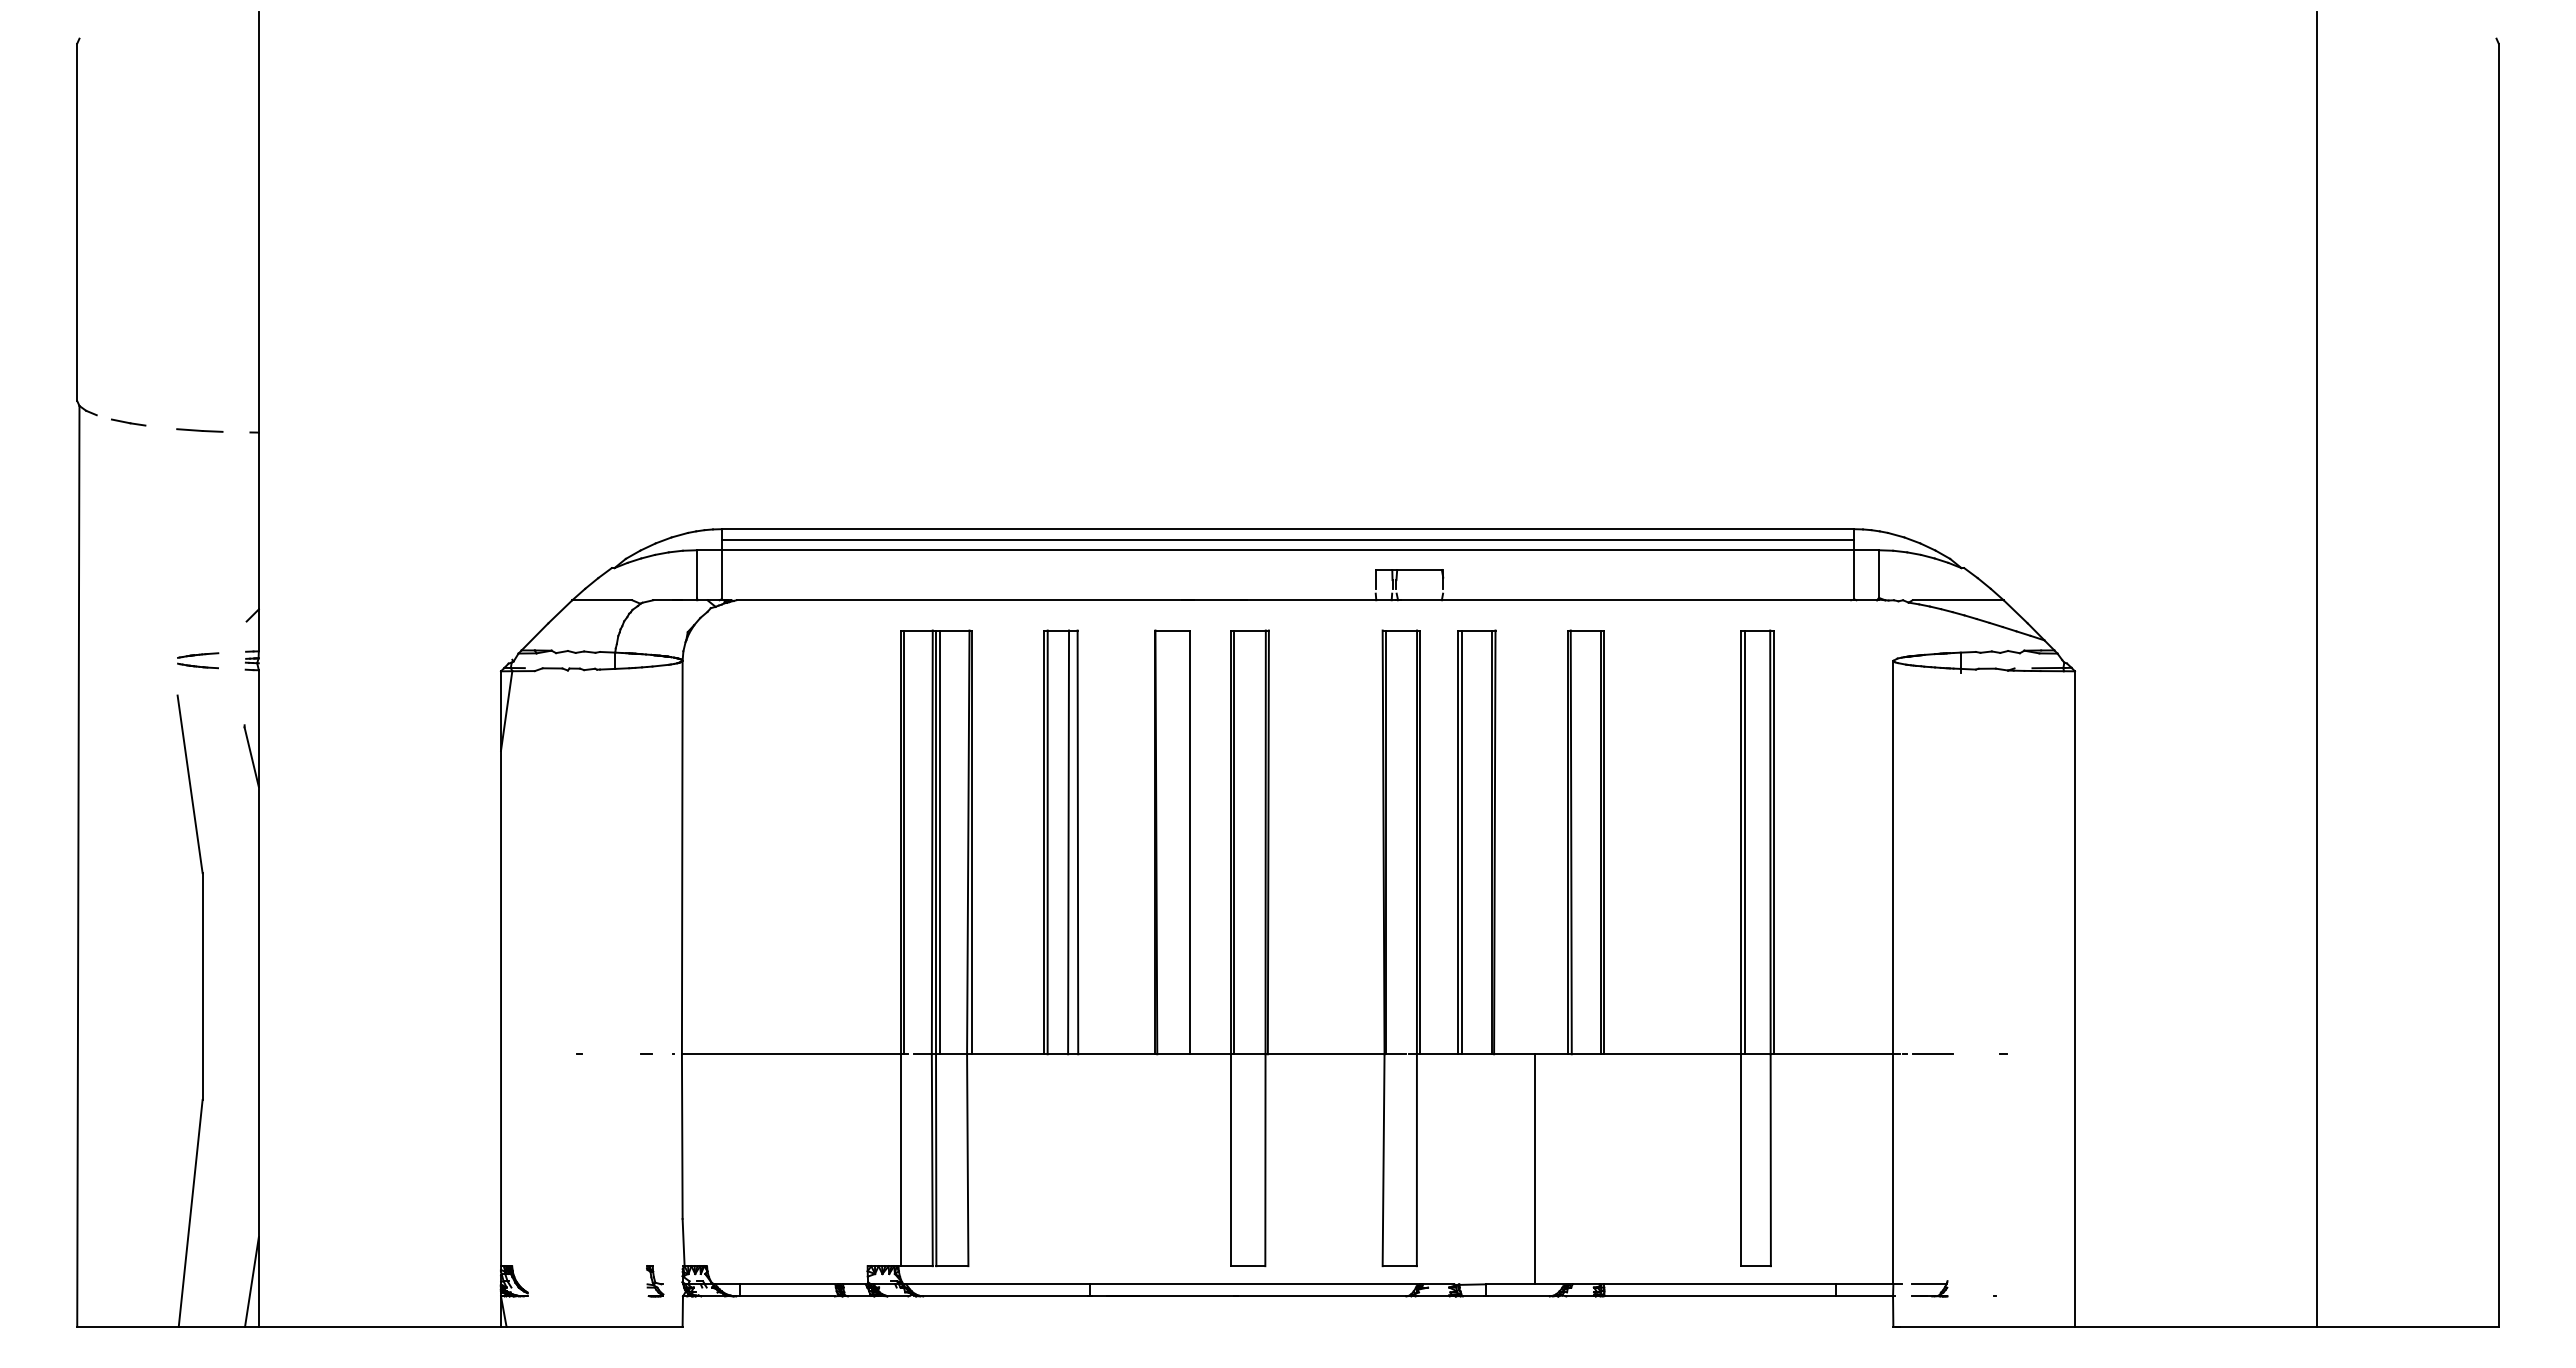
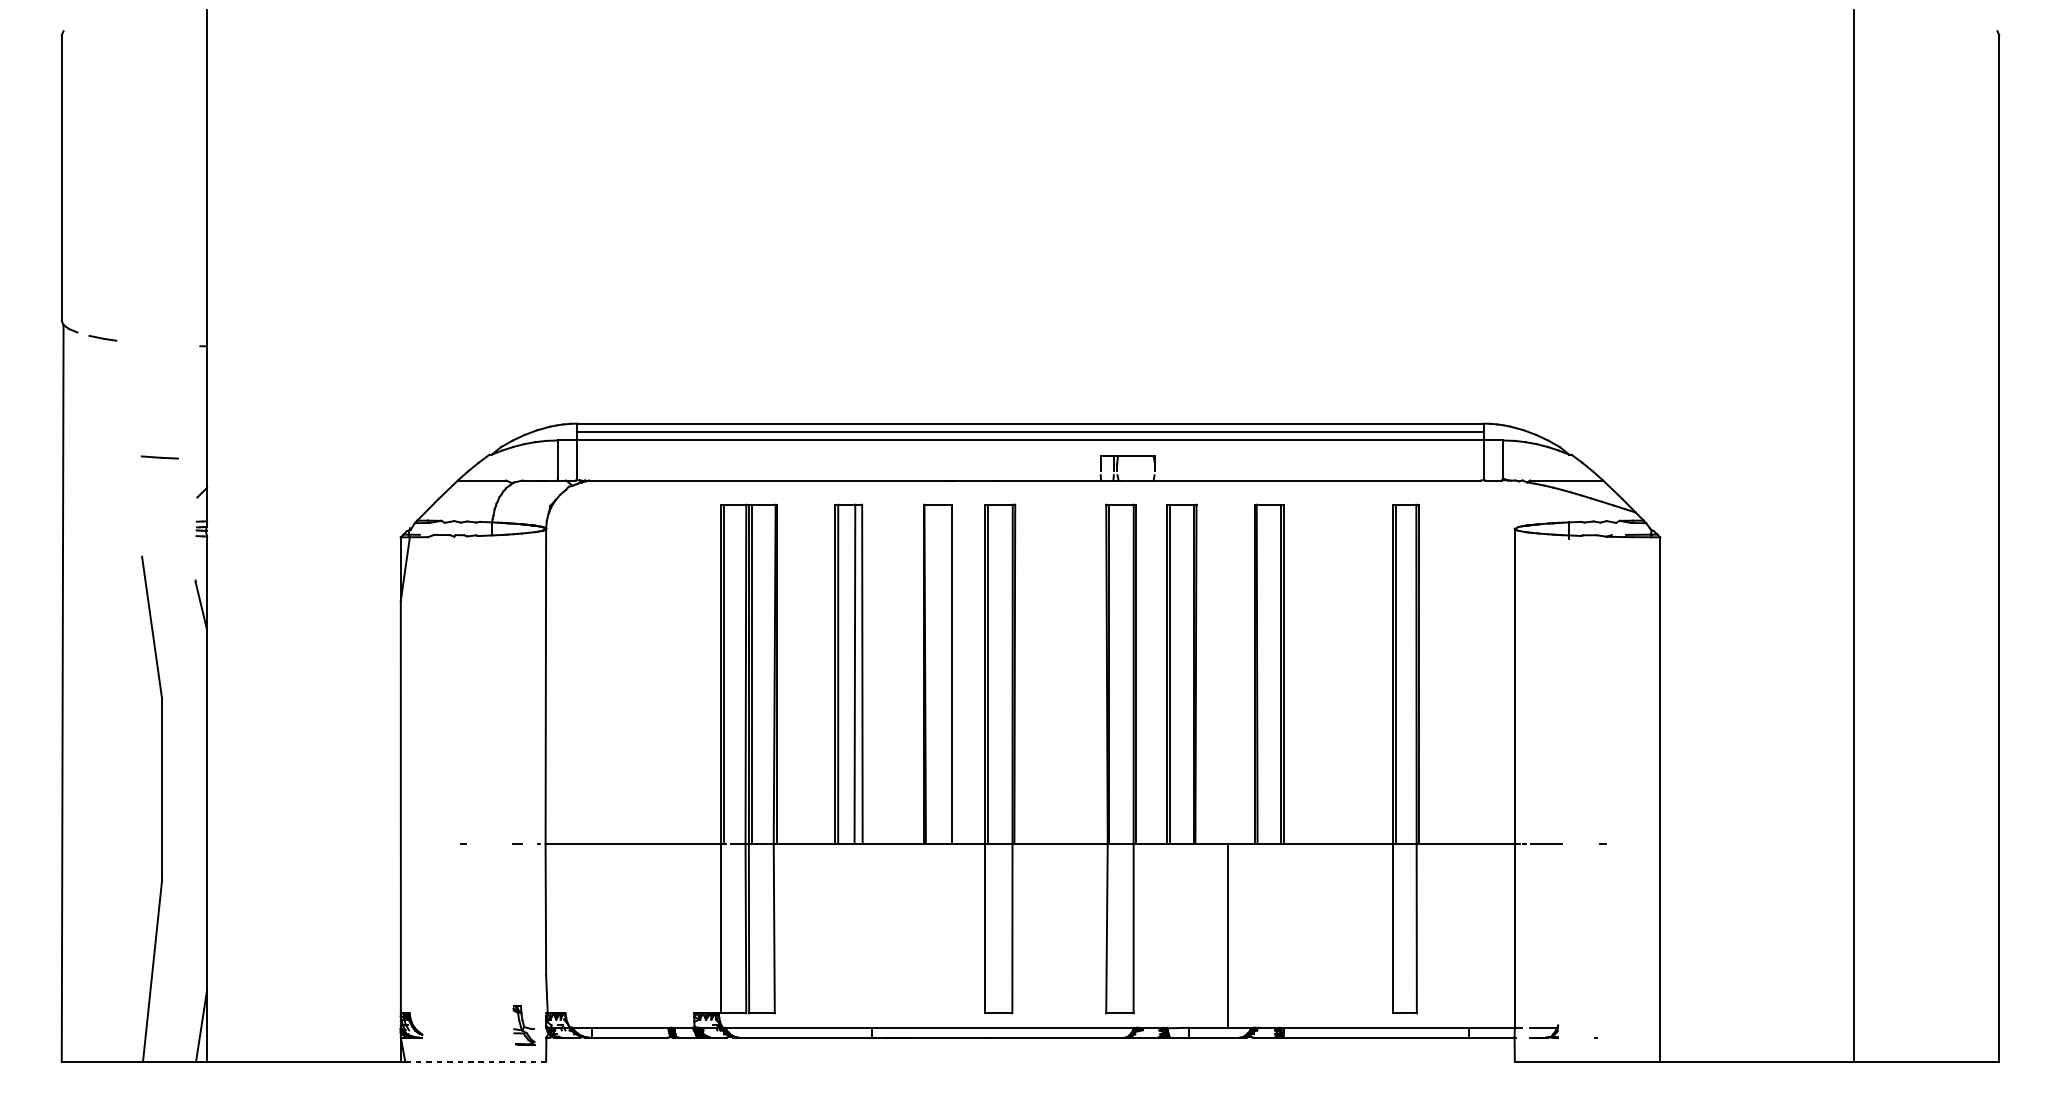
line: (199, 430) -> (159, 457), moved
part: (198, 660) -> (158, 528), removed
part: (655, 1281) -> (524, 1025), size x1.6
line: (595, 1326) -> (476, 1061), solid -> dashed

